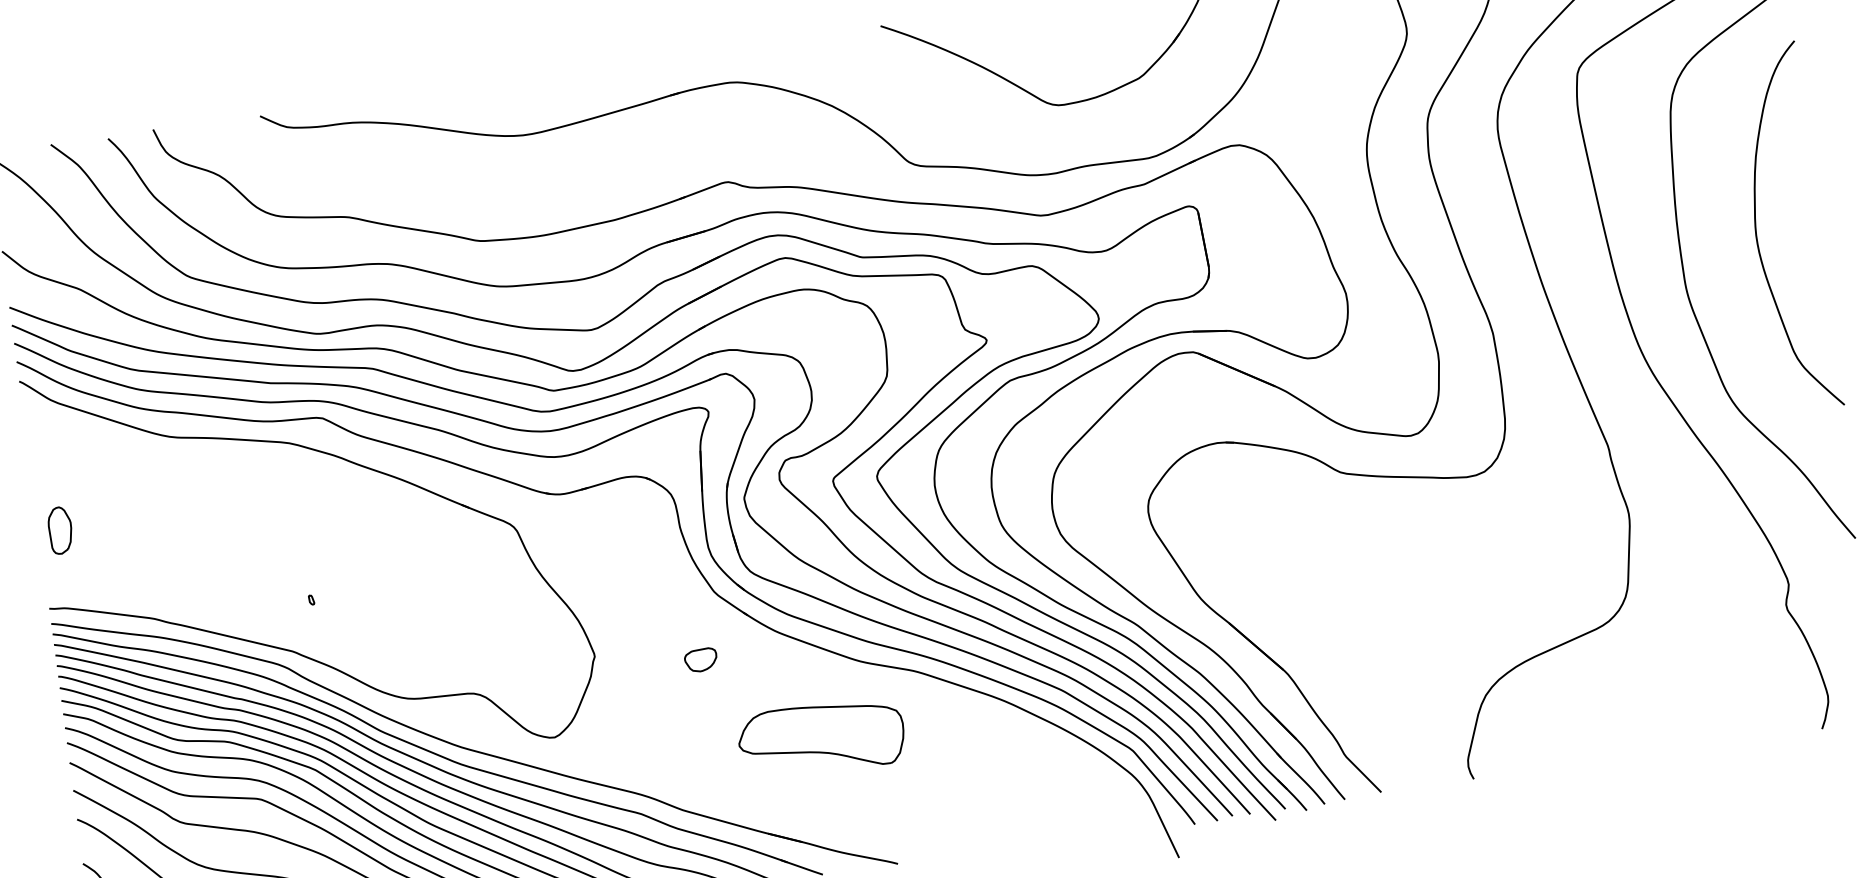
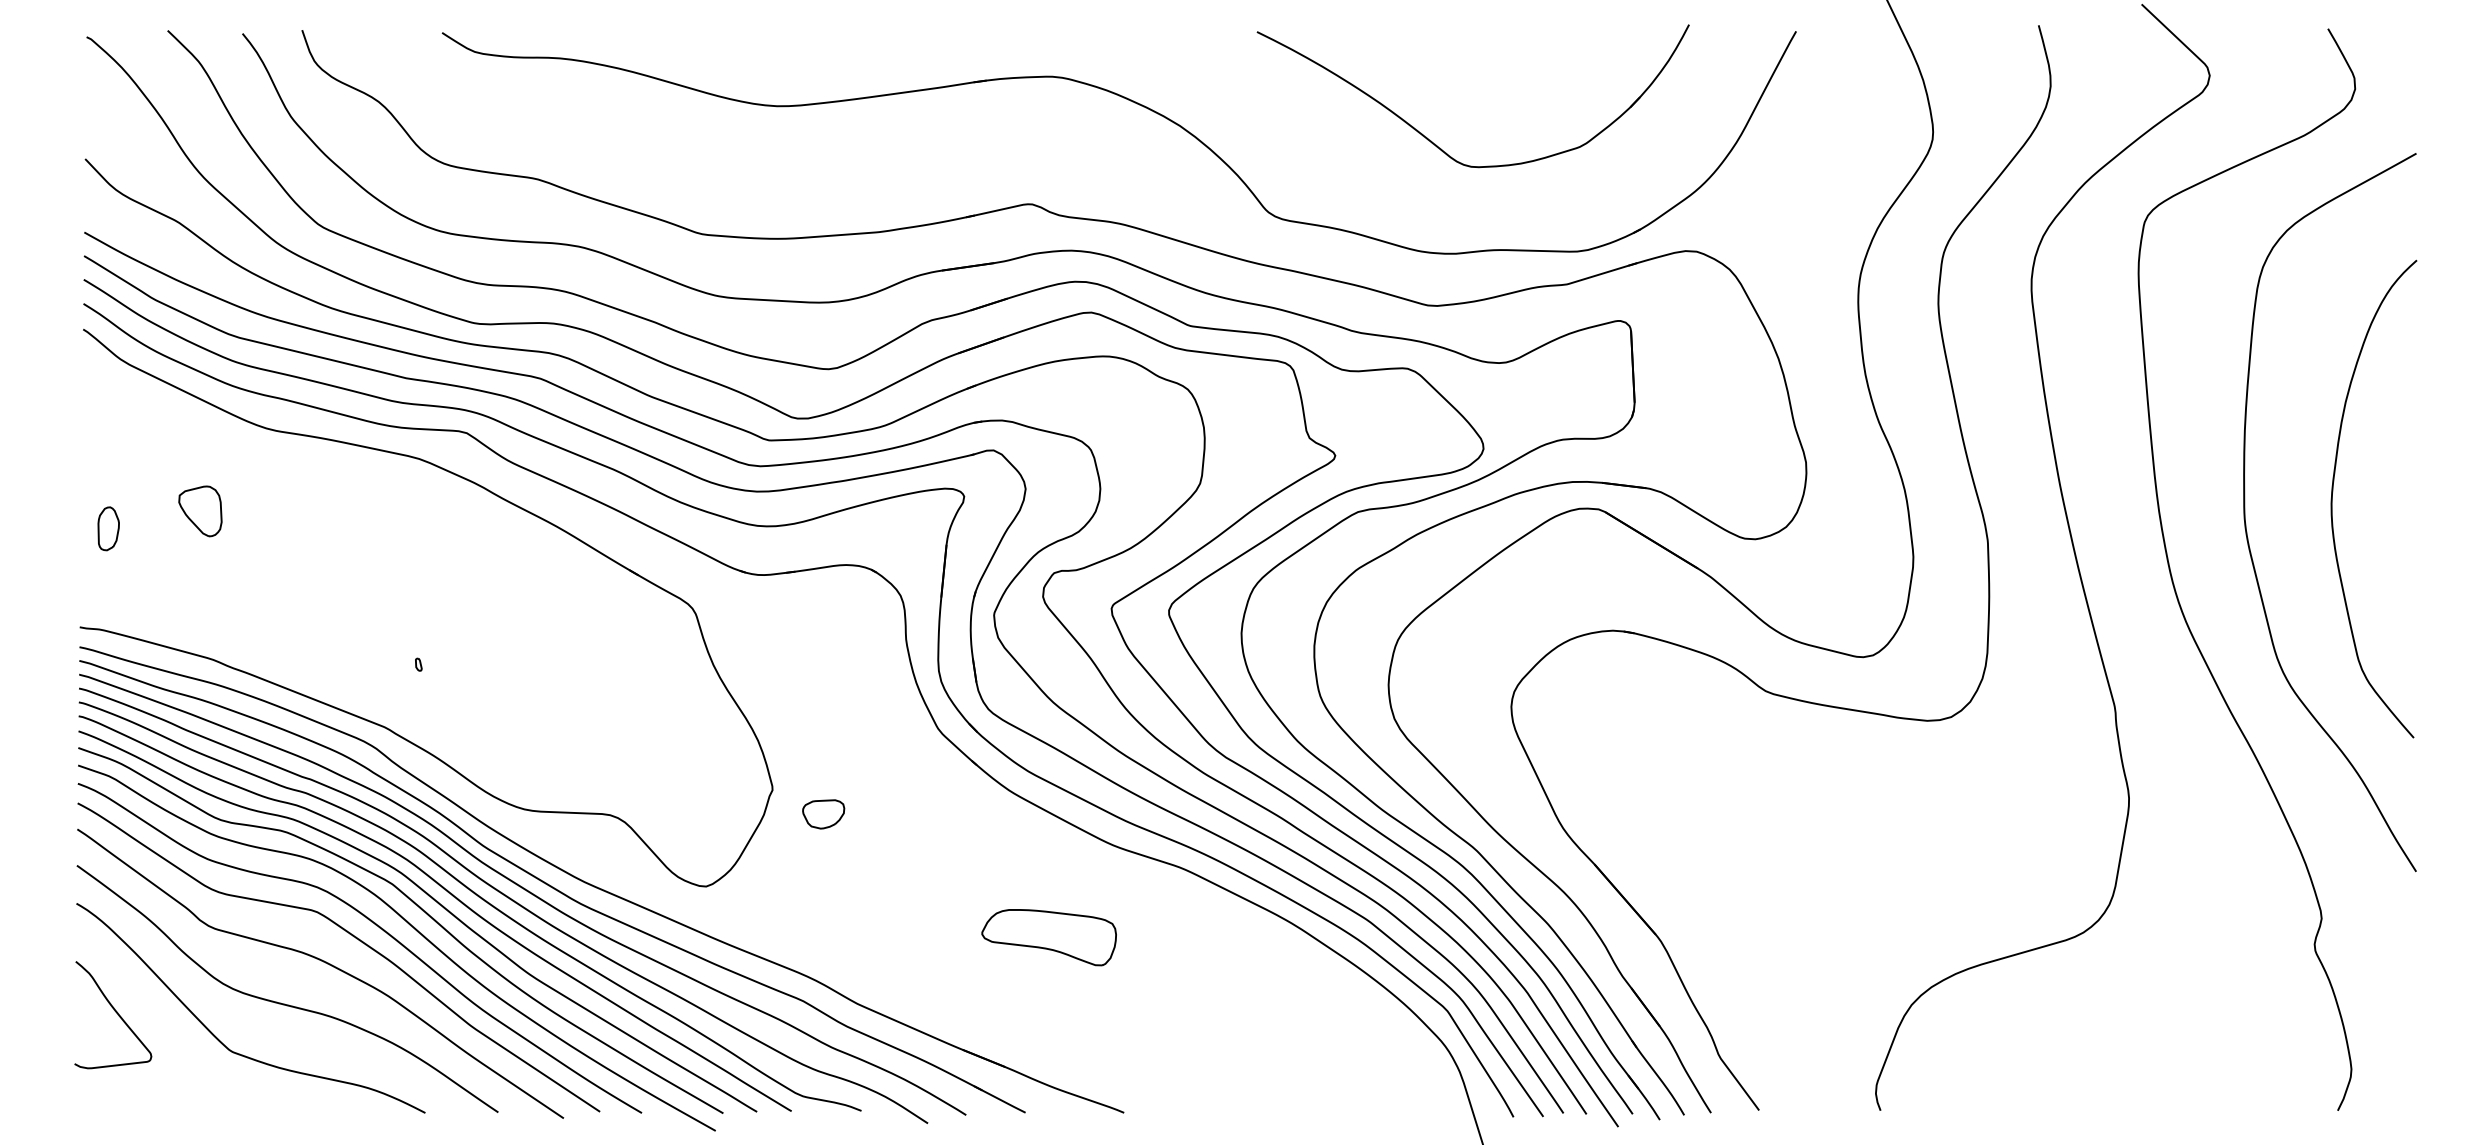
curve: (1756, 226) -> (2333, 491), moved
part: (128, 507) -> (200, 511), added
part: (60, 530) -> (108, 528), size x0.71
part: (701, 660) -> (823, 814), moved
part: (821, 738) -> (1048, 937), size x0.62

